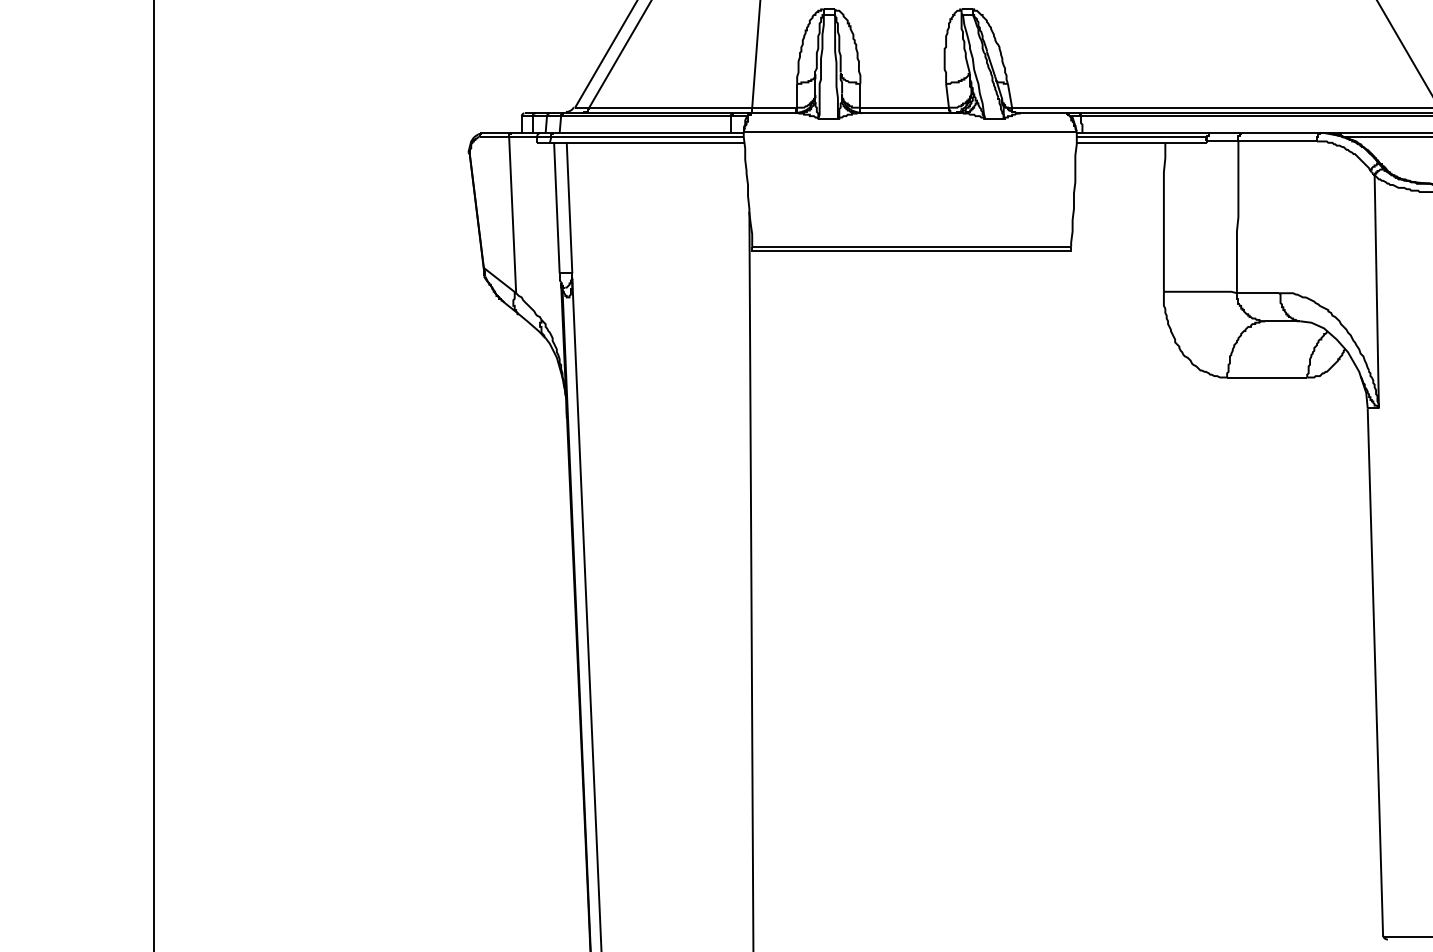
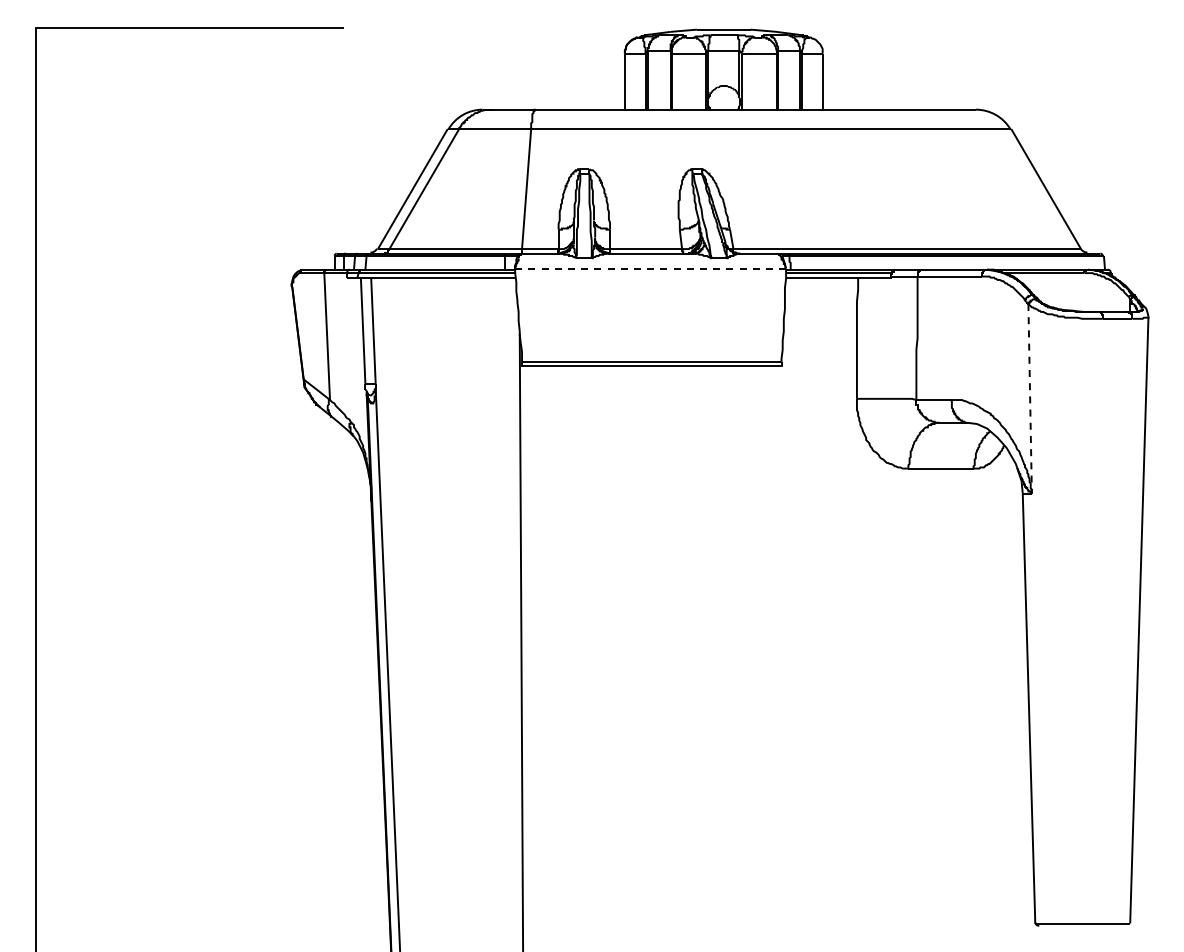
line: (911, 131) -> (651, 268), solid -> dashed
line: (1377, 291) -> (1030, 398), solid -> dashed

